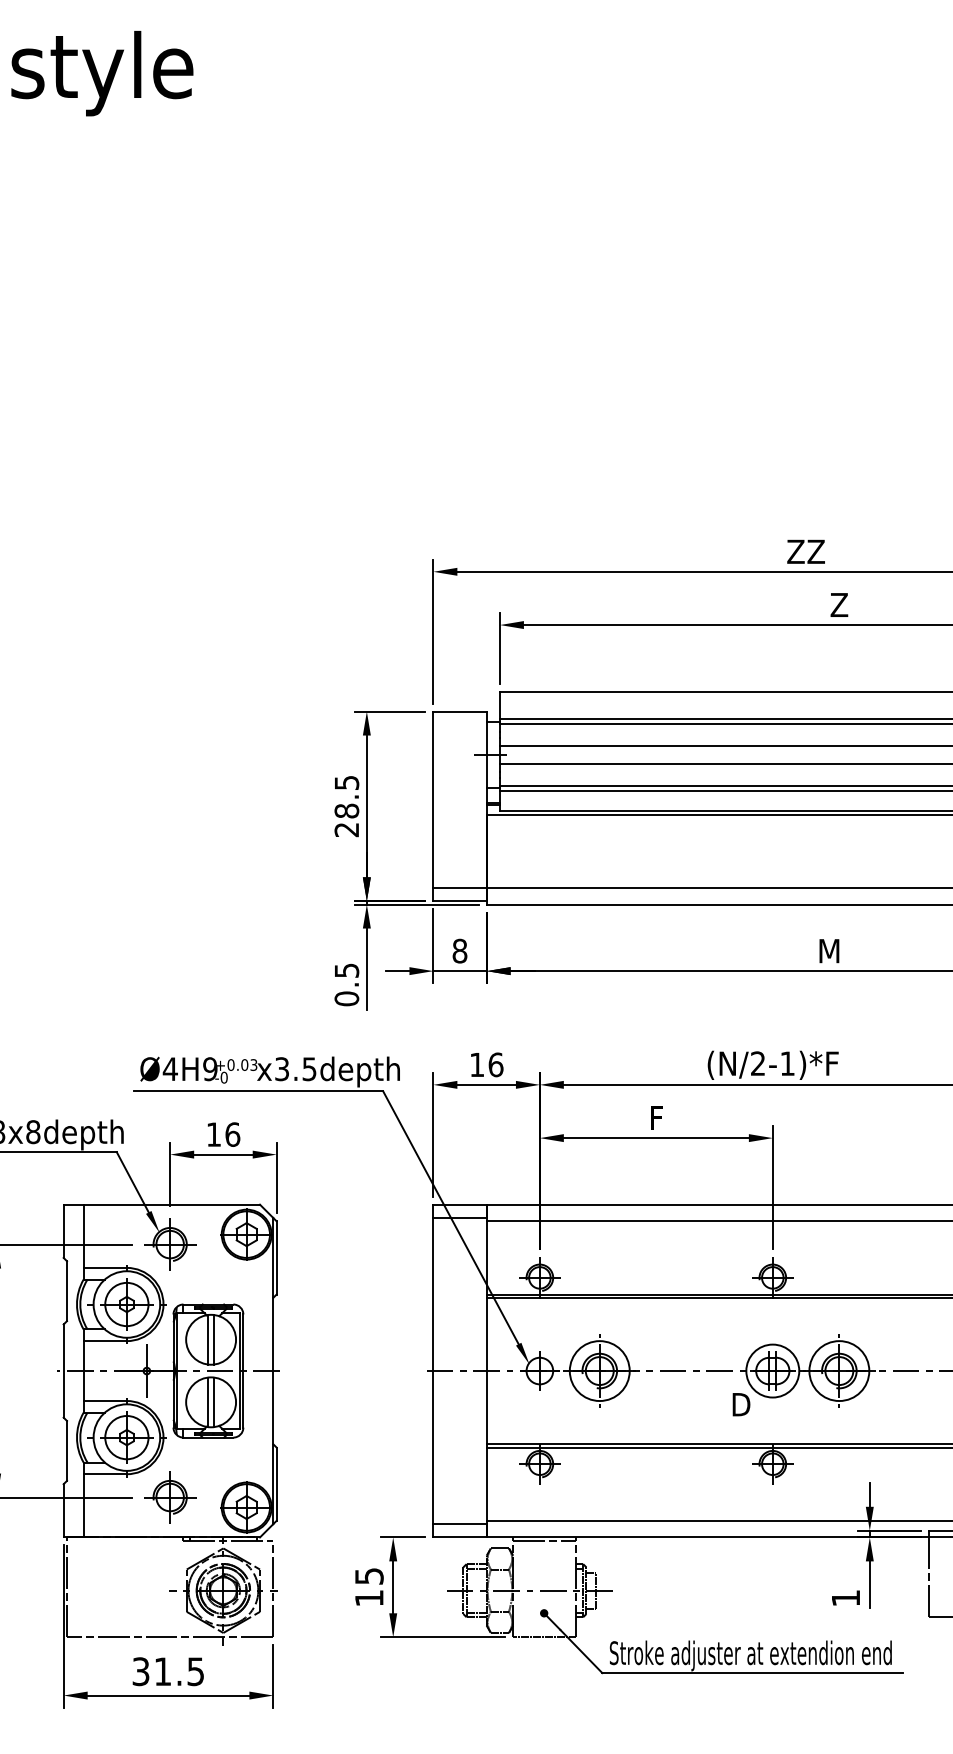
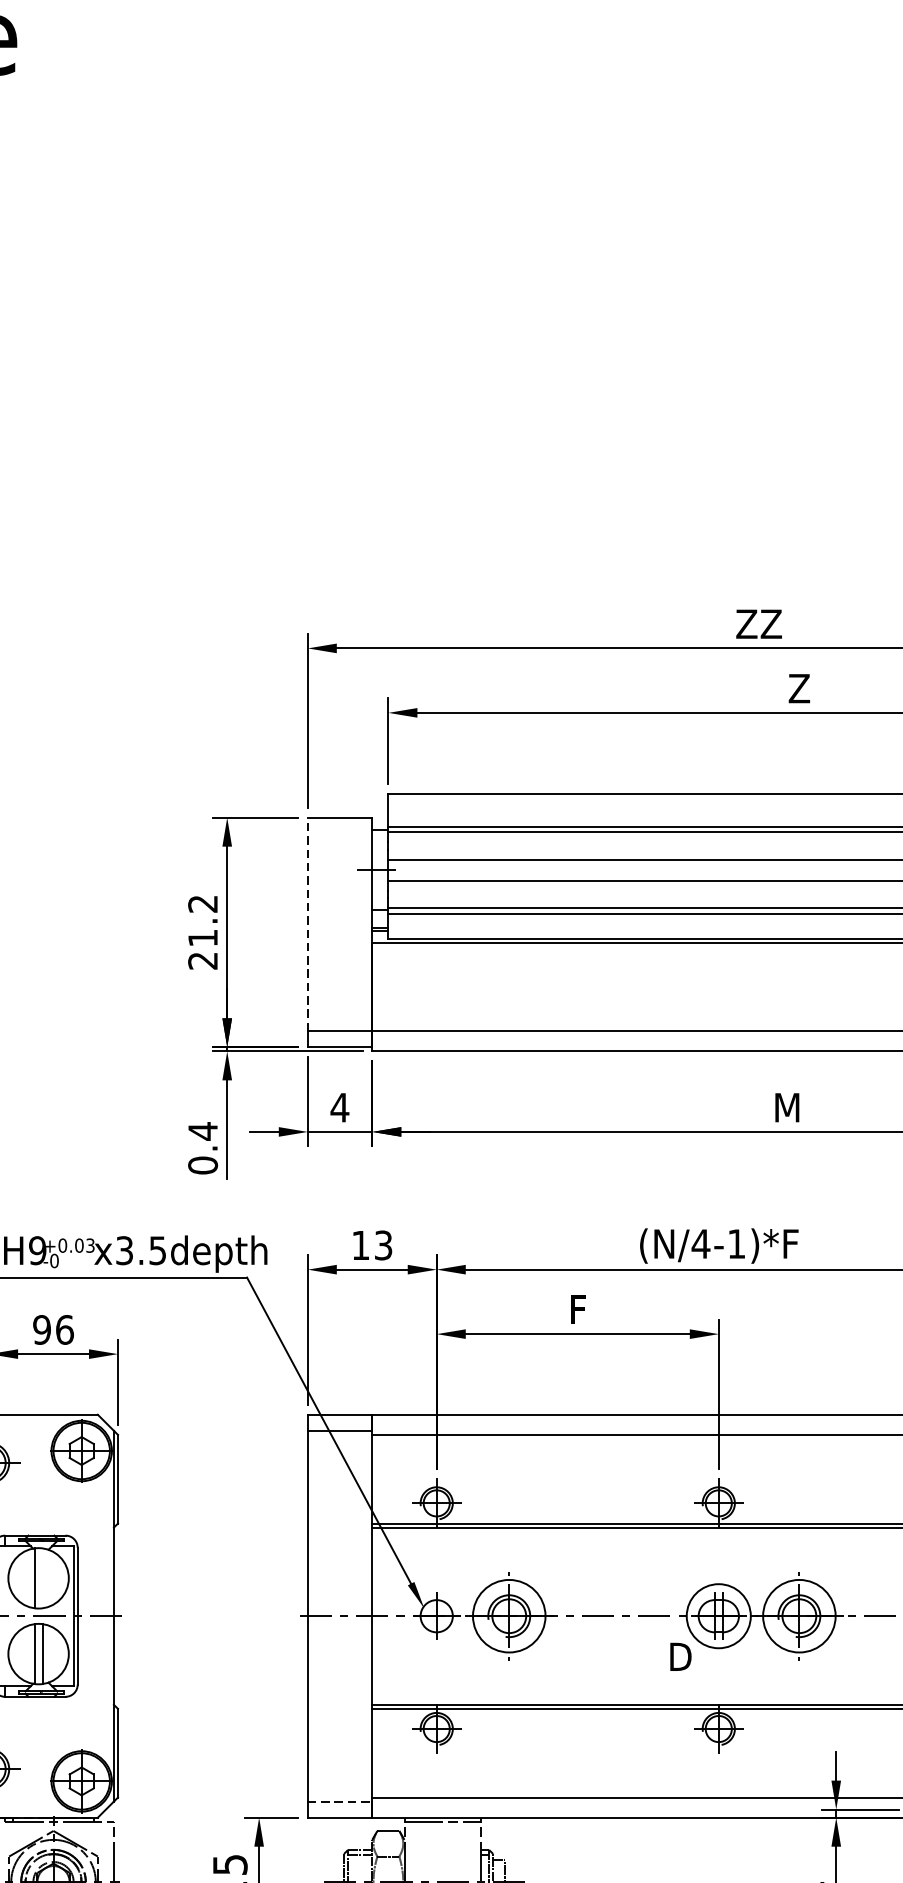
text: (346, 797) -> (202, 921), 28.5 -> 21.2
line: (433, 799) -> (307, 924), solid -> dashed
text: (459, 950) -> (339, 1106), 8 -> 4
text: (347, 970) -> (203, 1131), 0.5 -> 0.4
text: (757, 1063) -> (700, 1243), (N/2-1)*F -> (N/4-1)*F
text: (495, 1064) -> (382, 1244), 16 -> 13
text: (213, 1134) -> (41, 1329), 16 -> 96
line: (214, 1339) -> (42, 1577), removed
line: (460, 1524) -> (340, 1802), solid -> dashed

